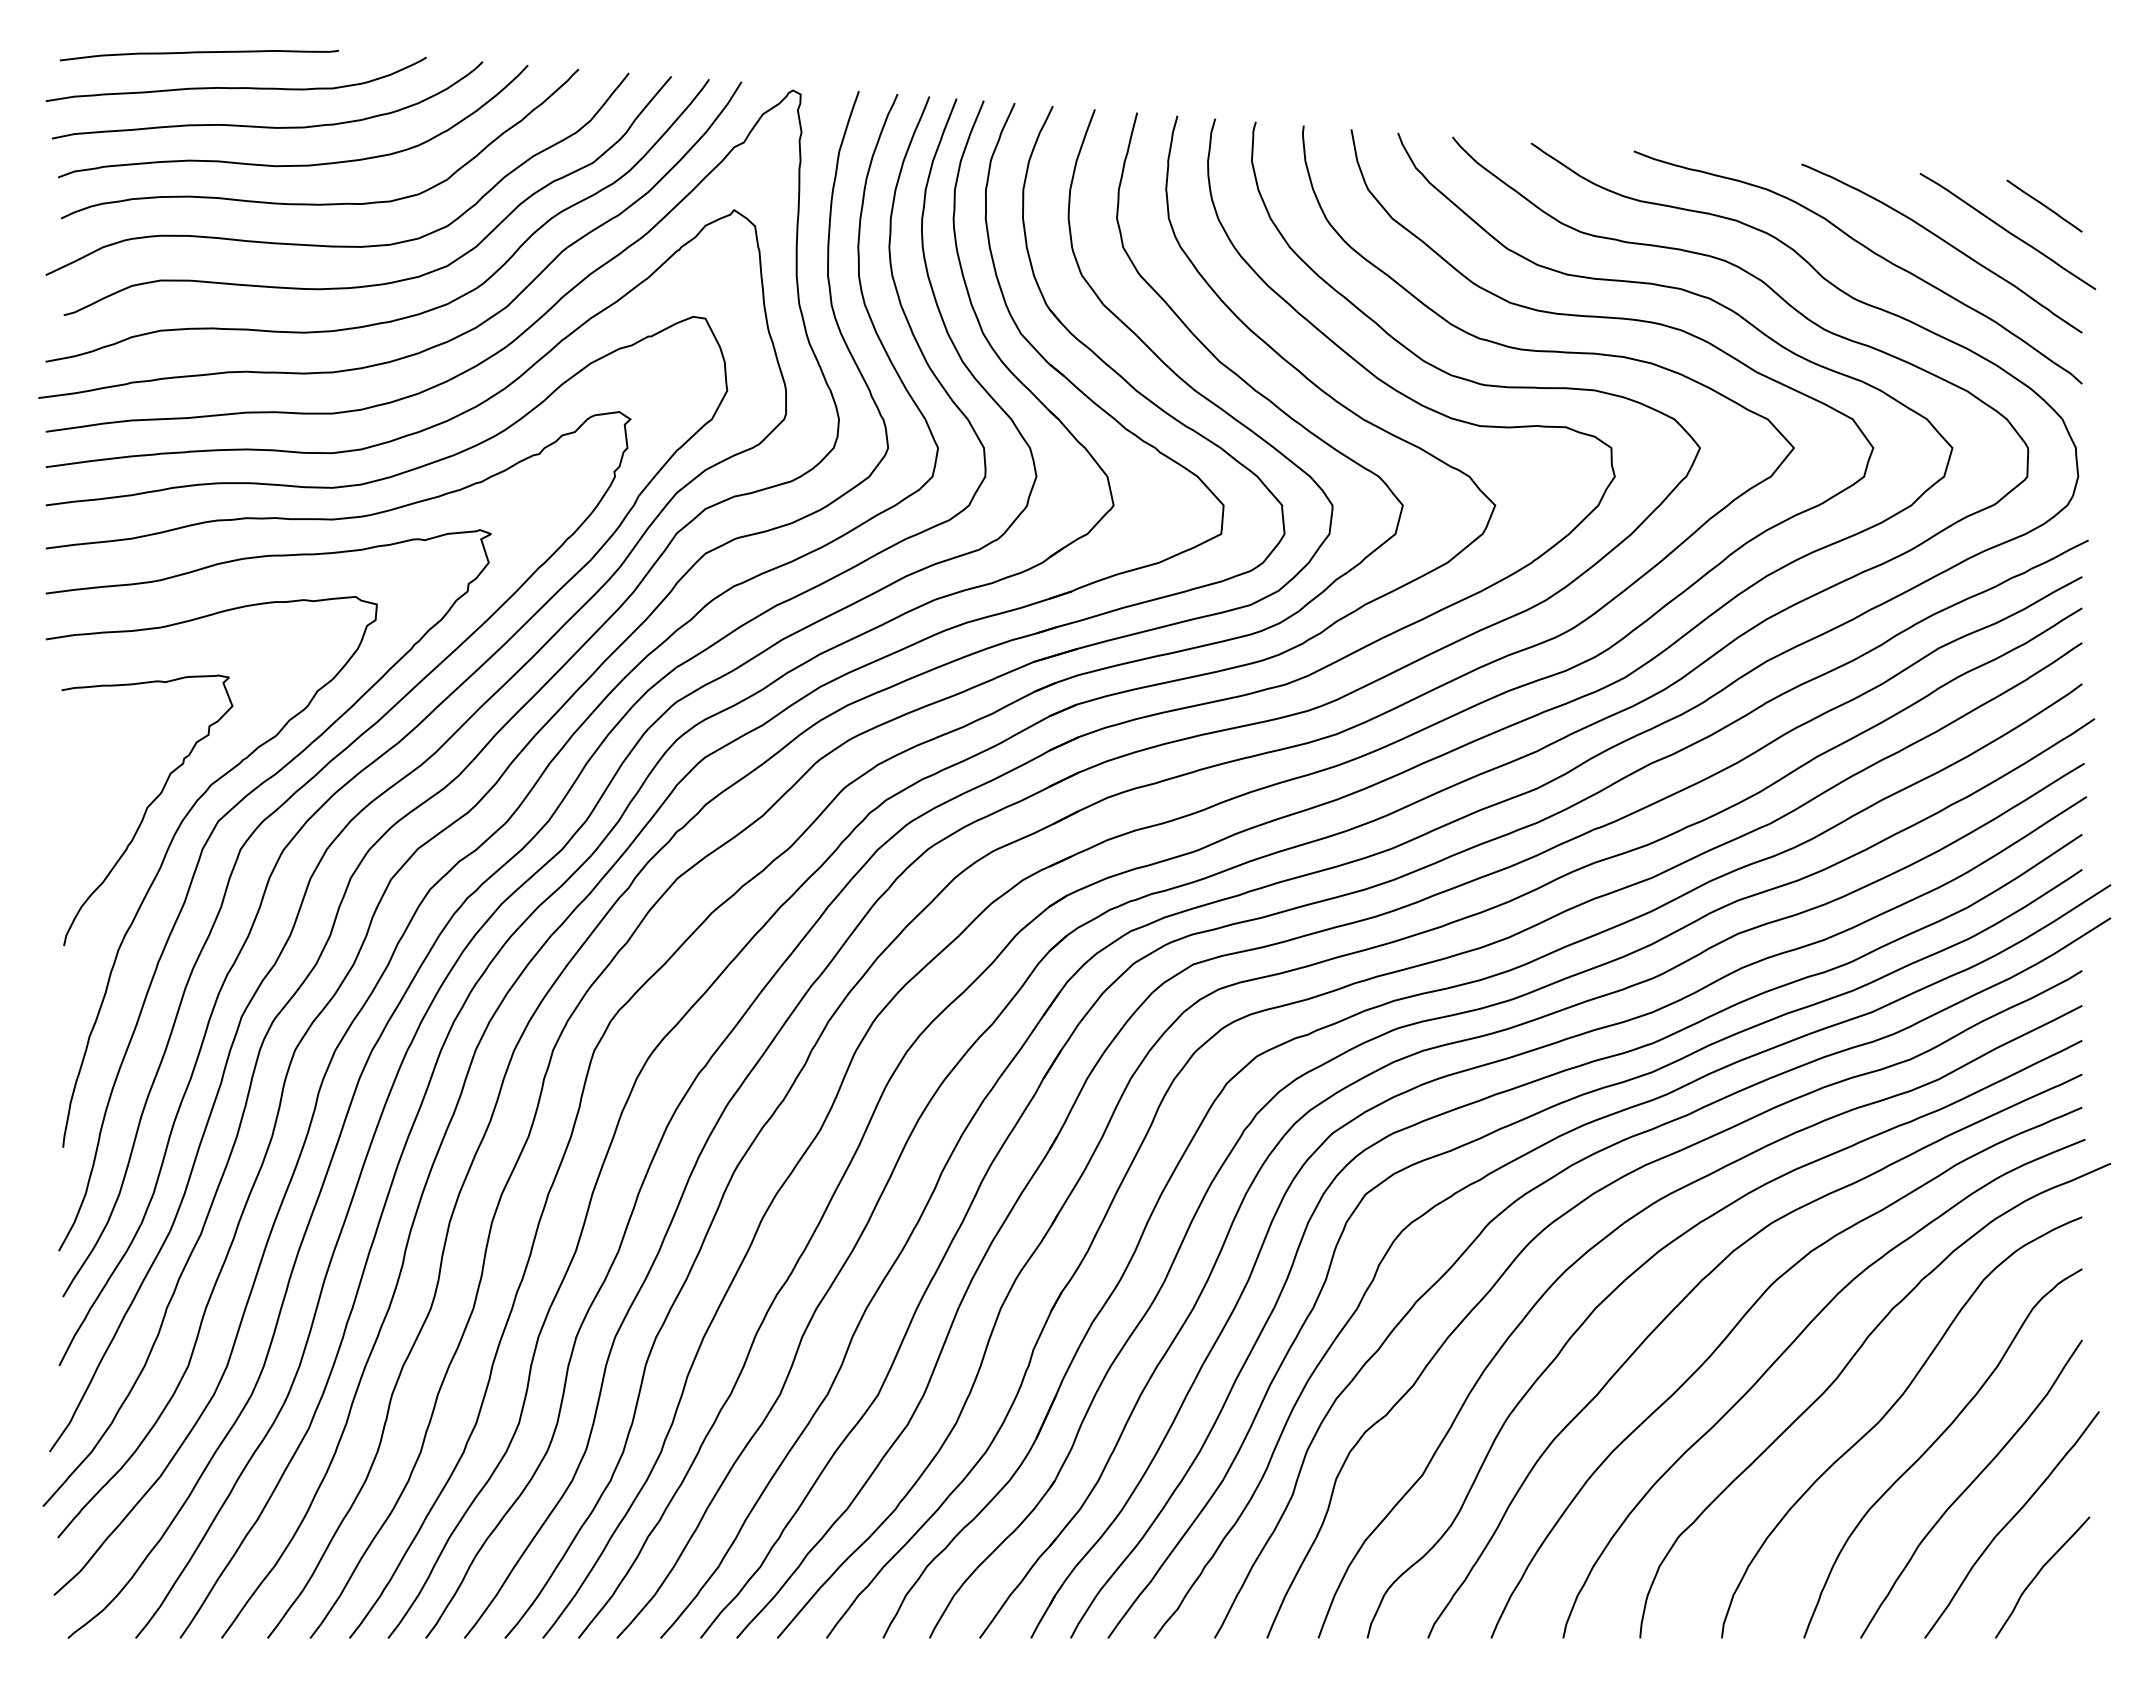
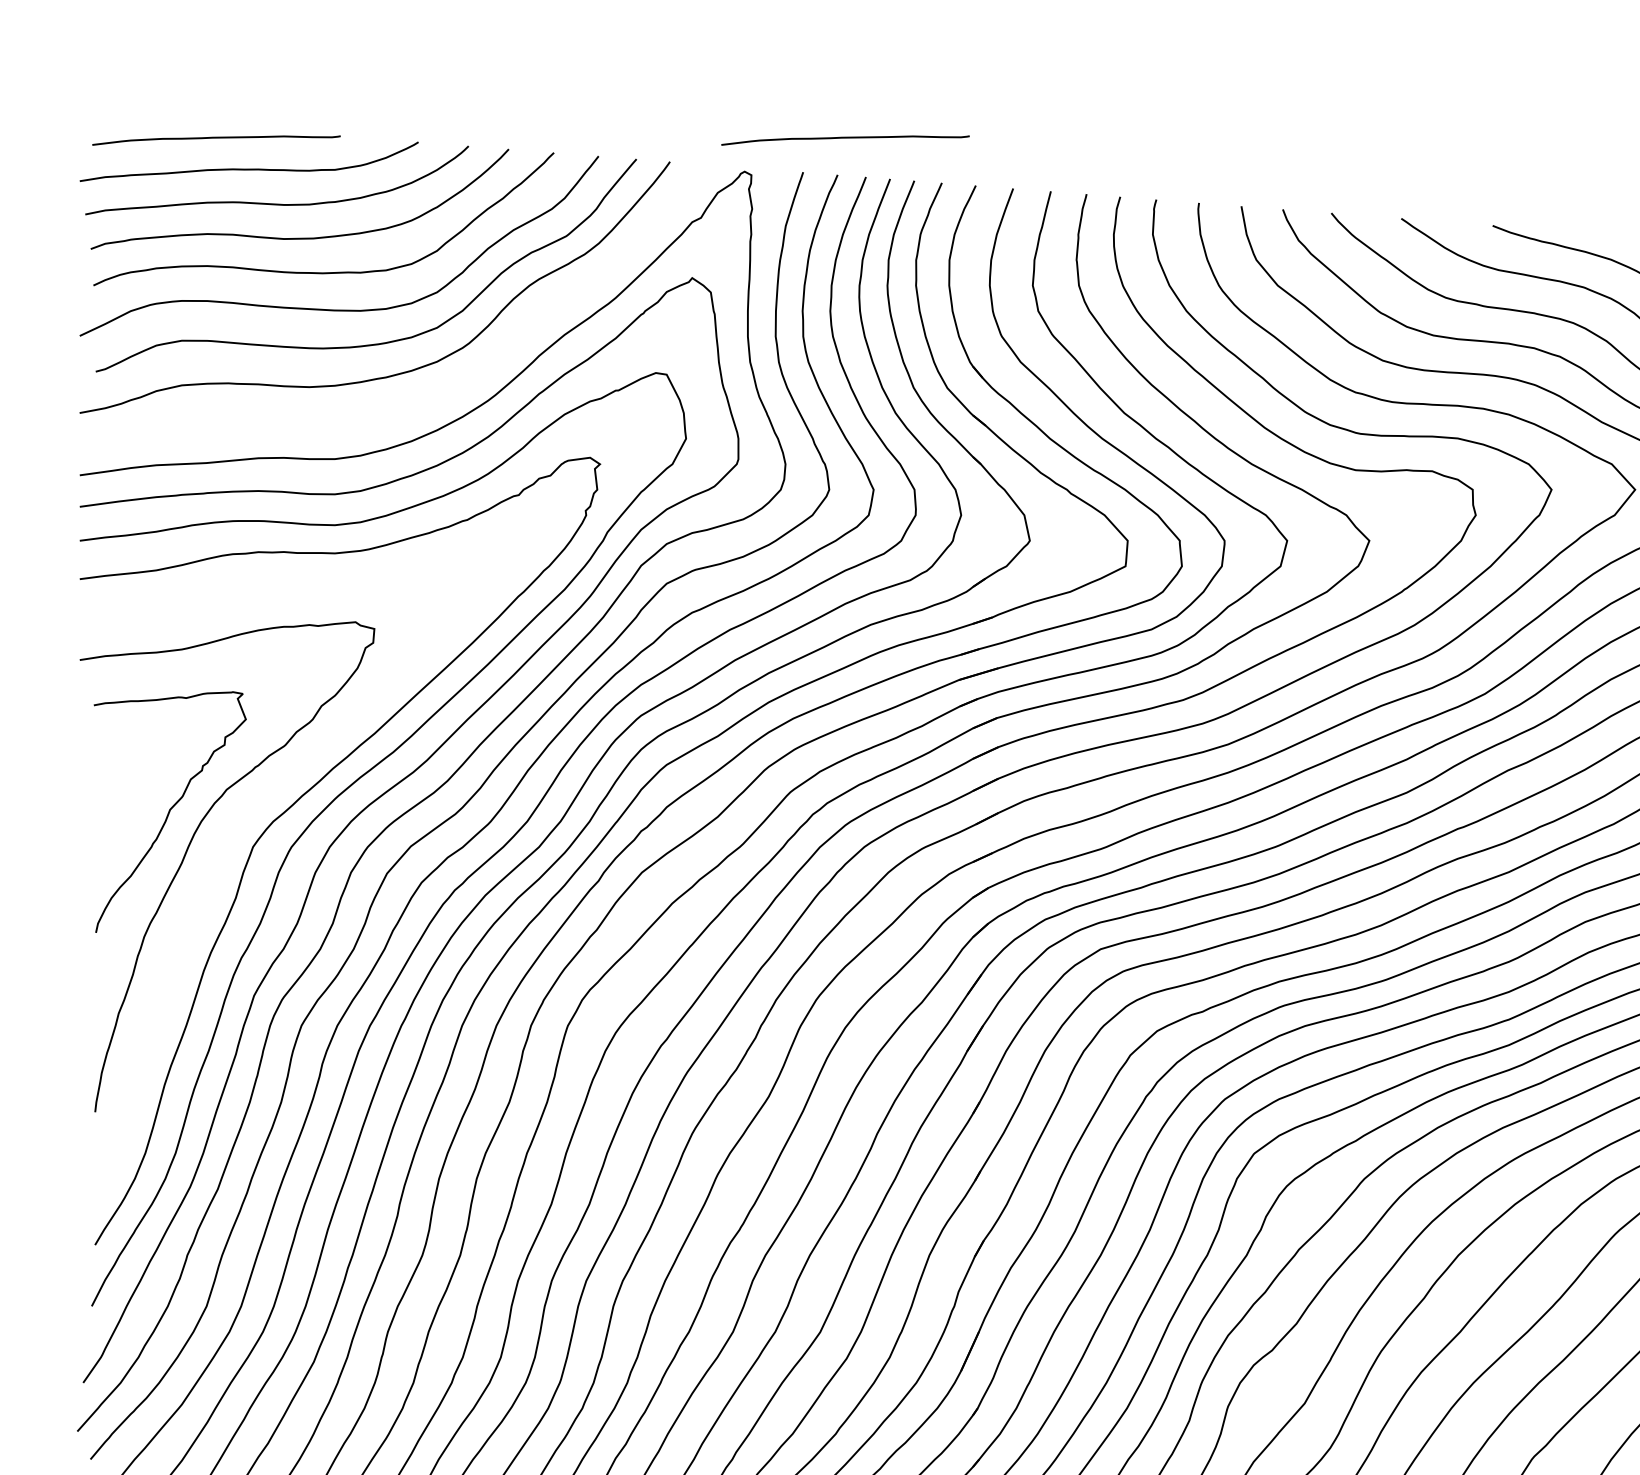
curve: (906, 53) -> (845, 138), added
curve: (431, 346) -> (422, 399), removed
curve: (198, 865) -> (215, 861), removed

